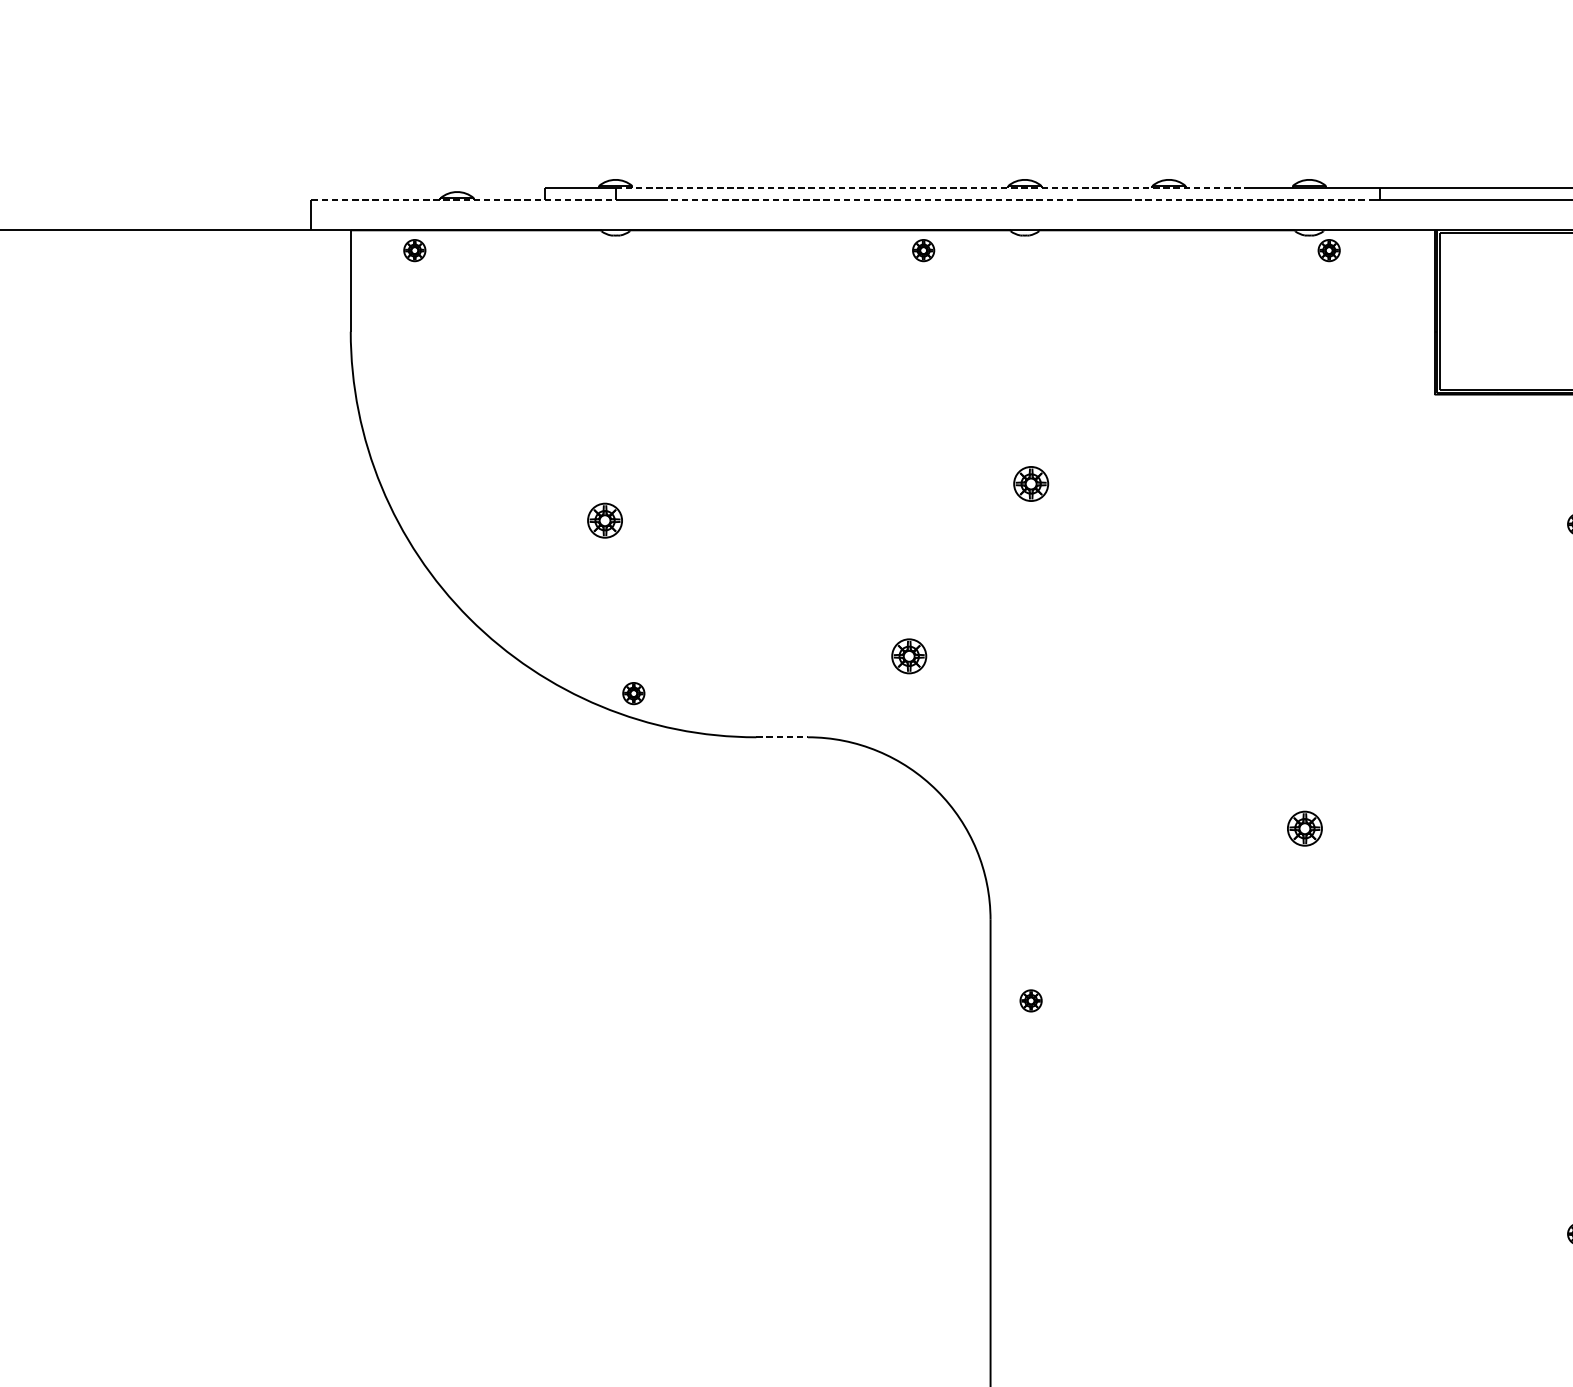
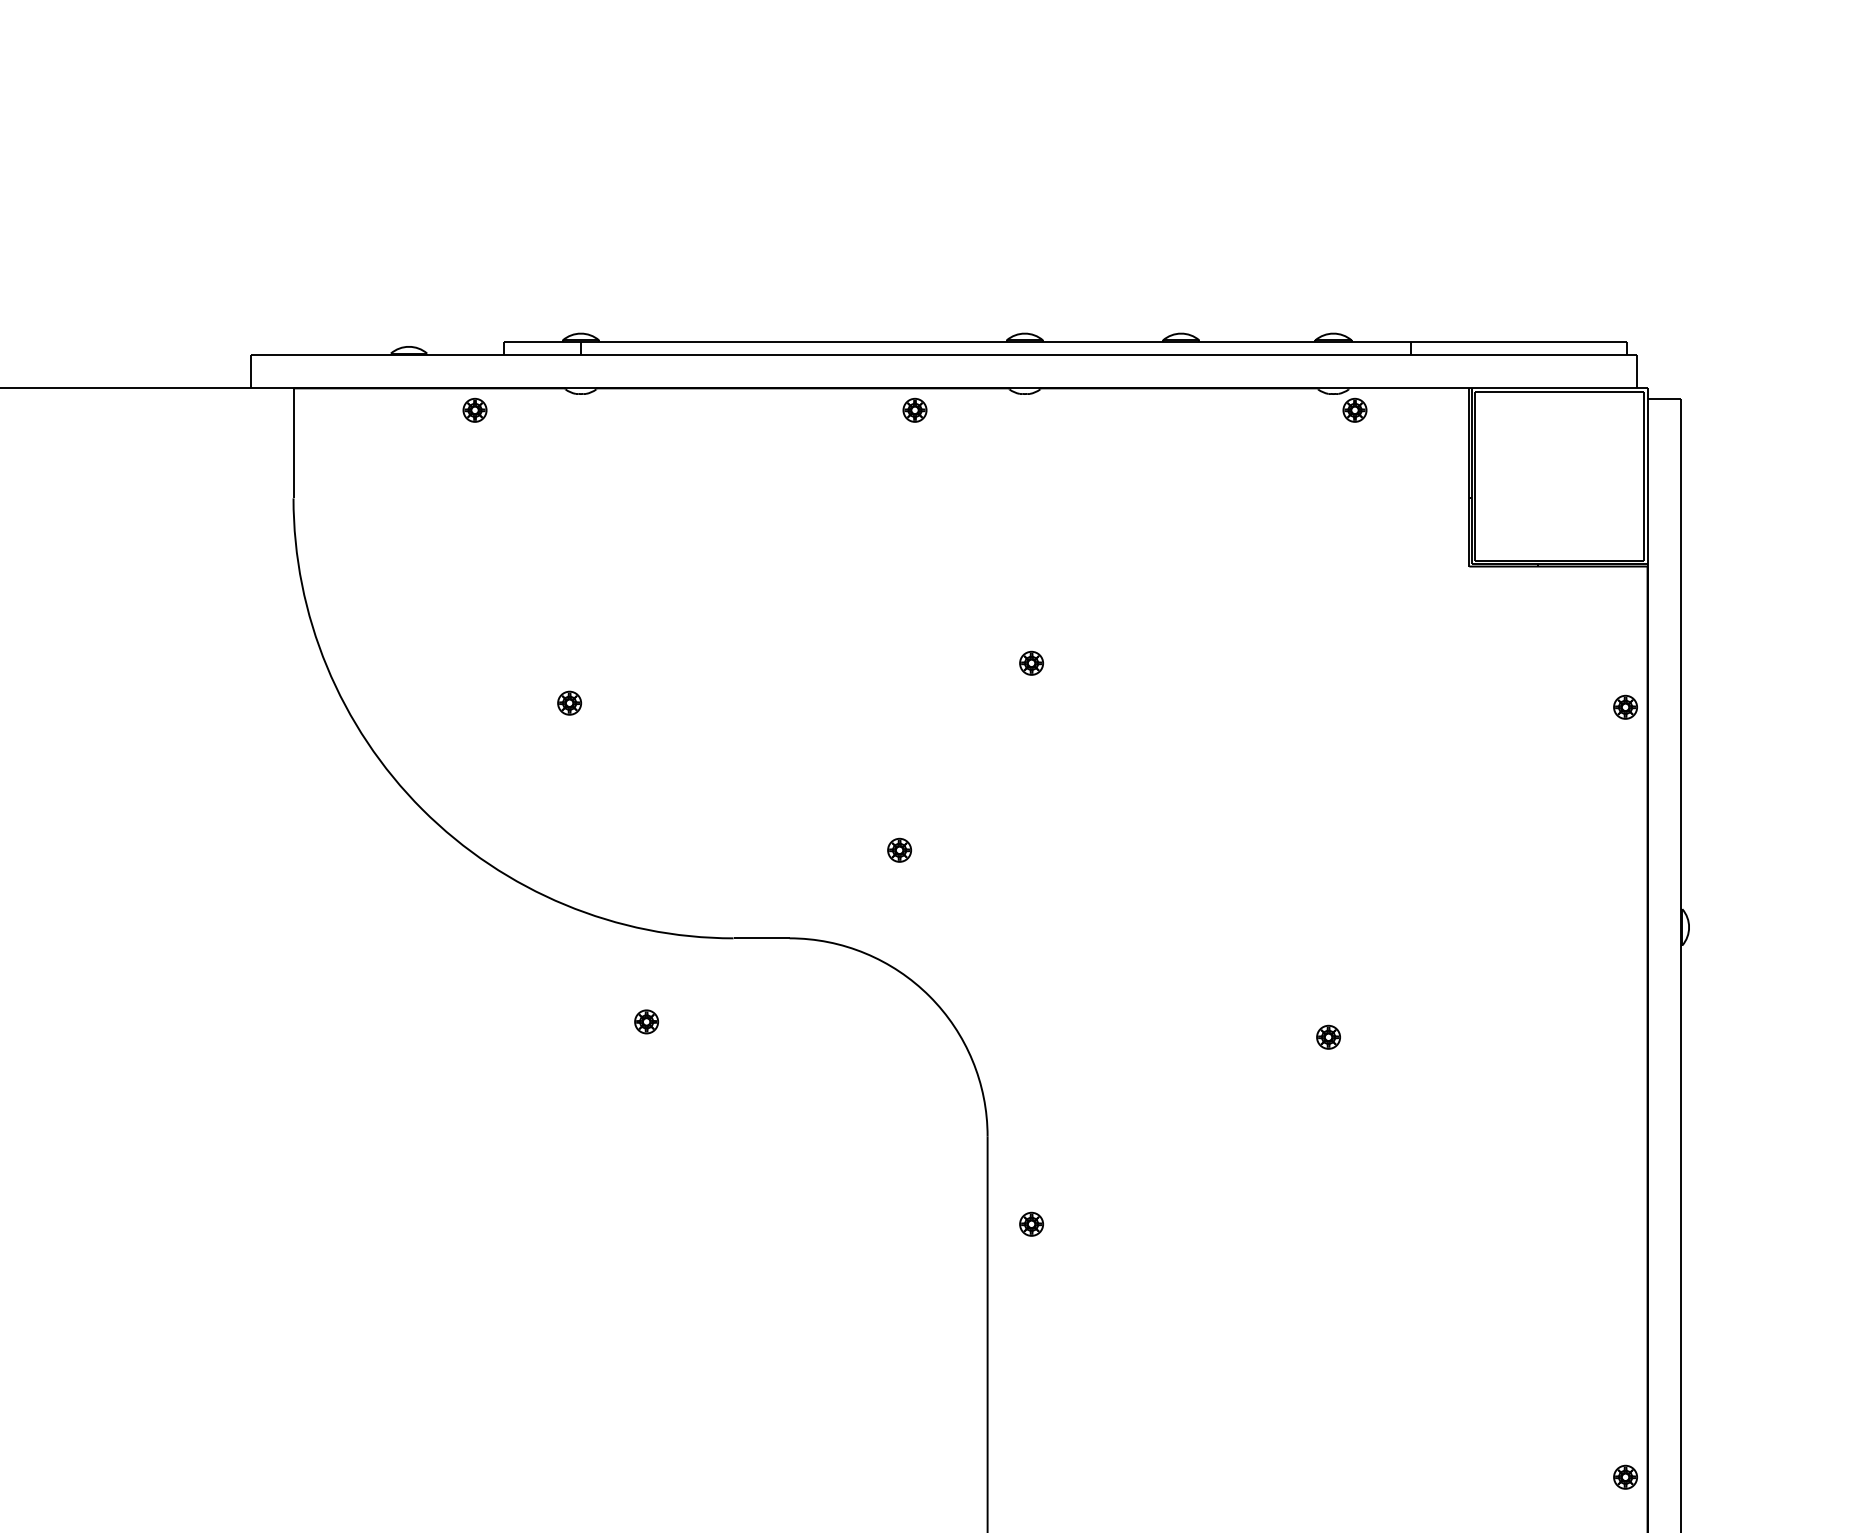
line: (930, 188) -> (922, 342), dashed -> solid
line: (463, 200) -> (415, 355), dashed -> solid
line: (875, 200) -> (862, 355), dashed -> solid
line: (1250, 200) -> (1269, 355), dashed -> solid
part: (414, 249) -> (474, 409), moved
part: (1031, 483) -> (1031, 662), size x0.62
part: (605, 519) -> (569, 702), size x0.62
part: (909, 655) -> (899, 849), size x0.62
part: (633, 693) -> (646, 1021), moved
line: (783, 737) -> (762, 938), dashed -> solid
part: (1304, 827) -> (1328, 1036), size x0.62

